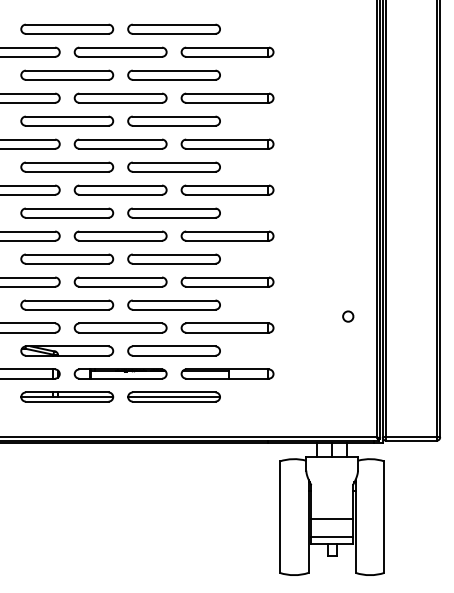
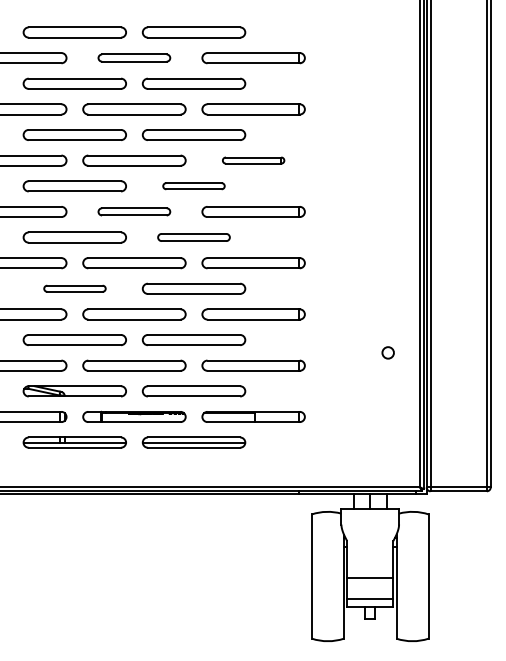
part: (120, 51) -> (134, 57), size x0.7
part: (227, 143) -> (253, 159), size x0.6
part: (173, 166) -> (193, 185), size x0.6
part: (120, 189) -> (134, 211), size x0.7
part: (173, 212) -> (193, 236), size x0.7
part: (67, 258) -> (75, 288), size x0.6

